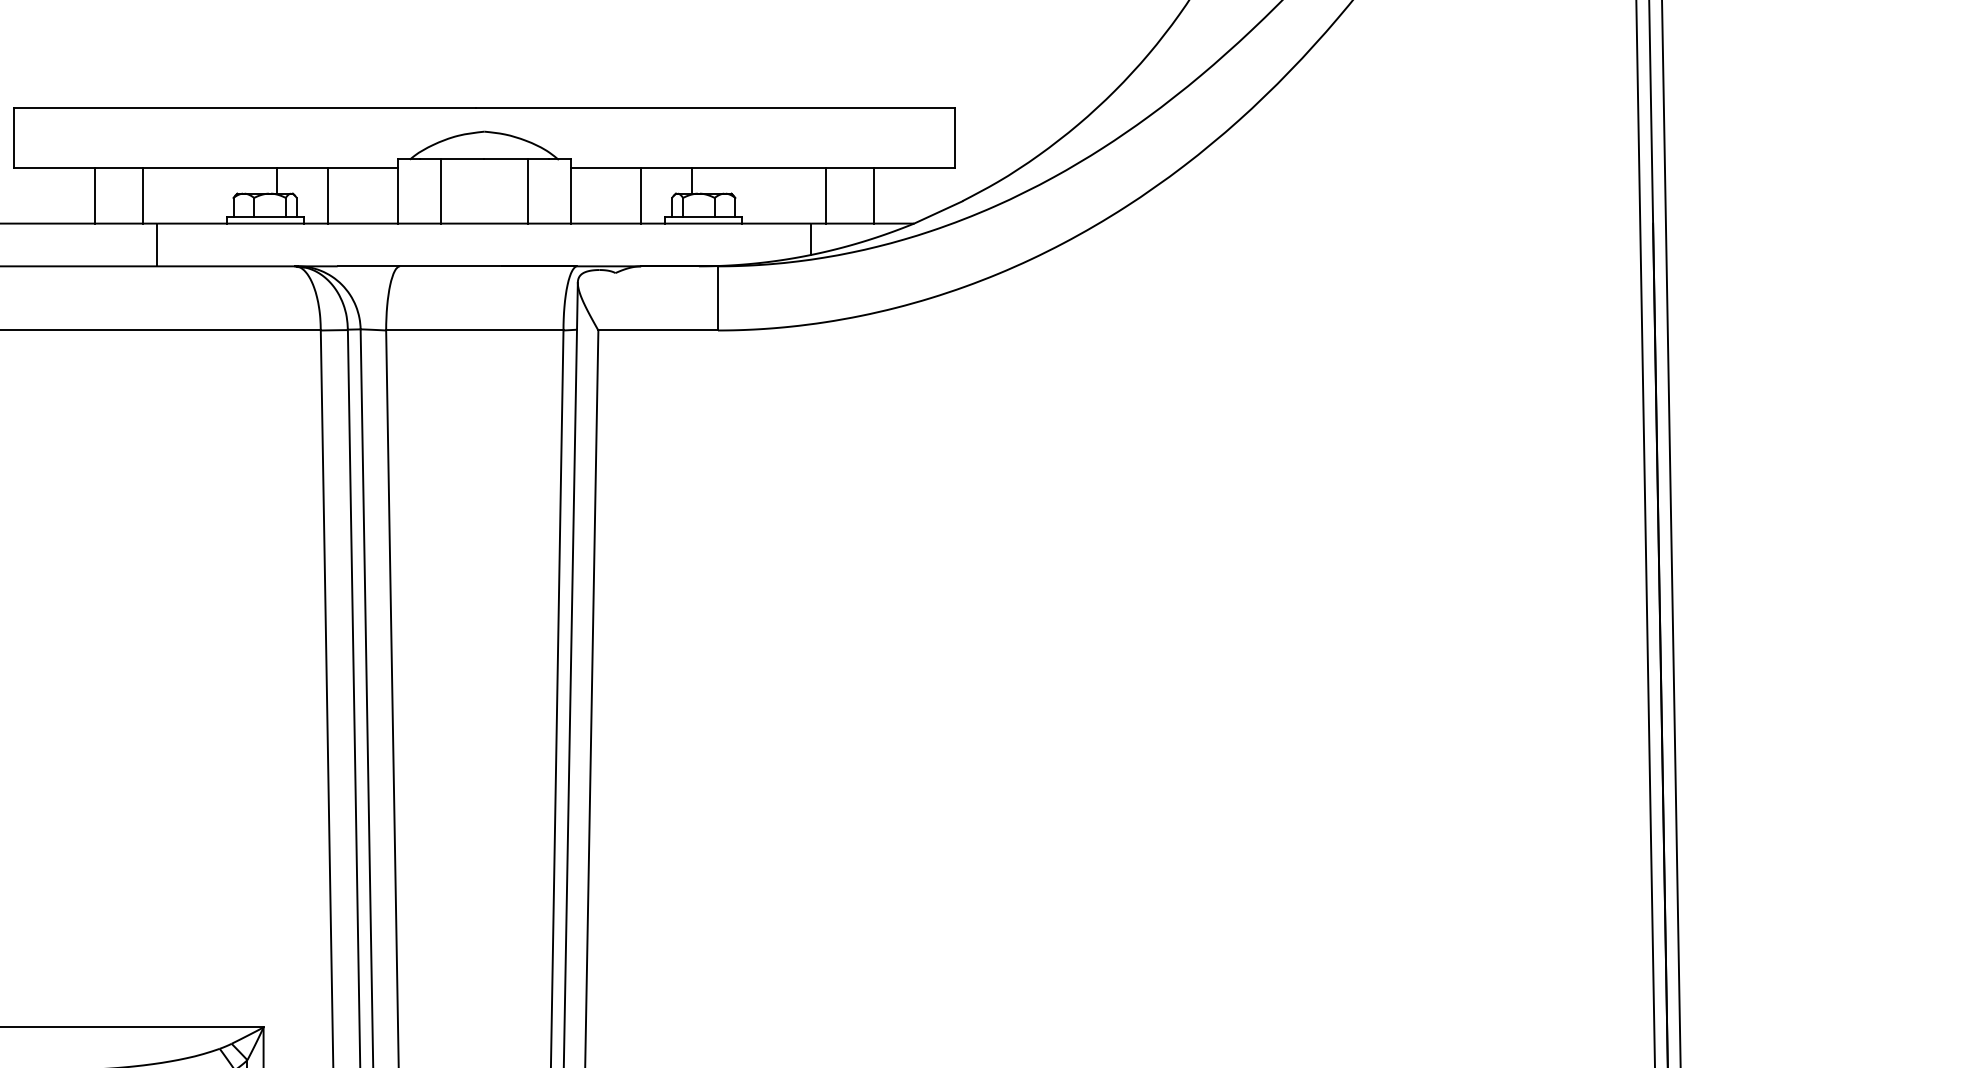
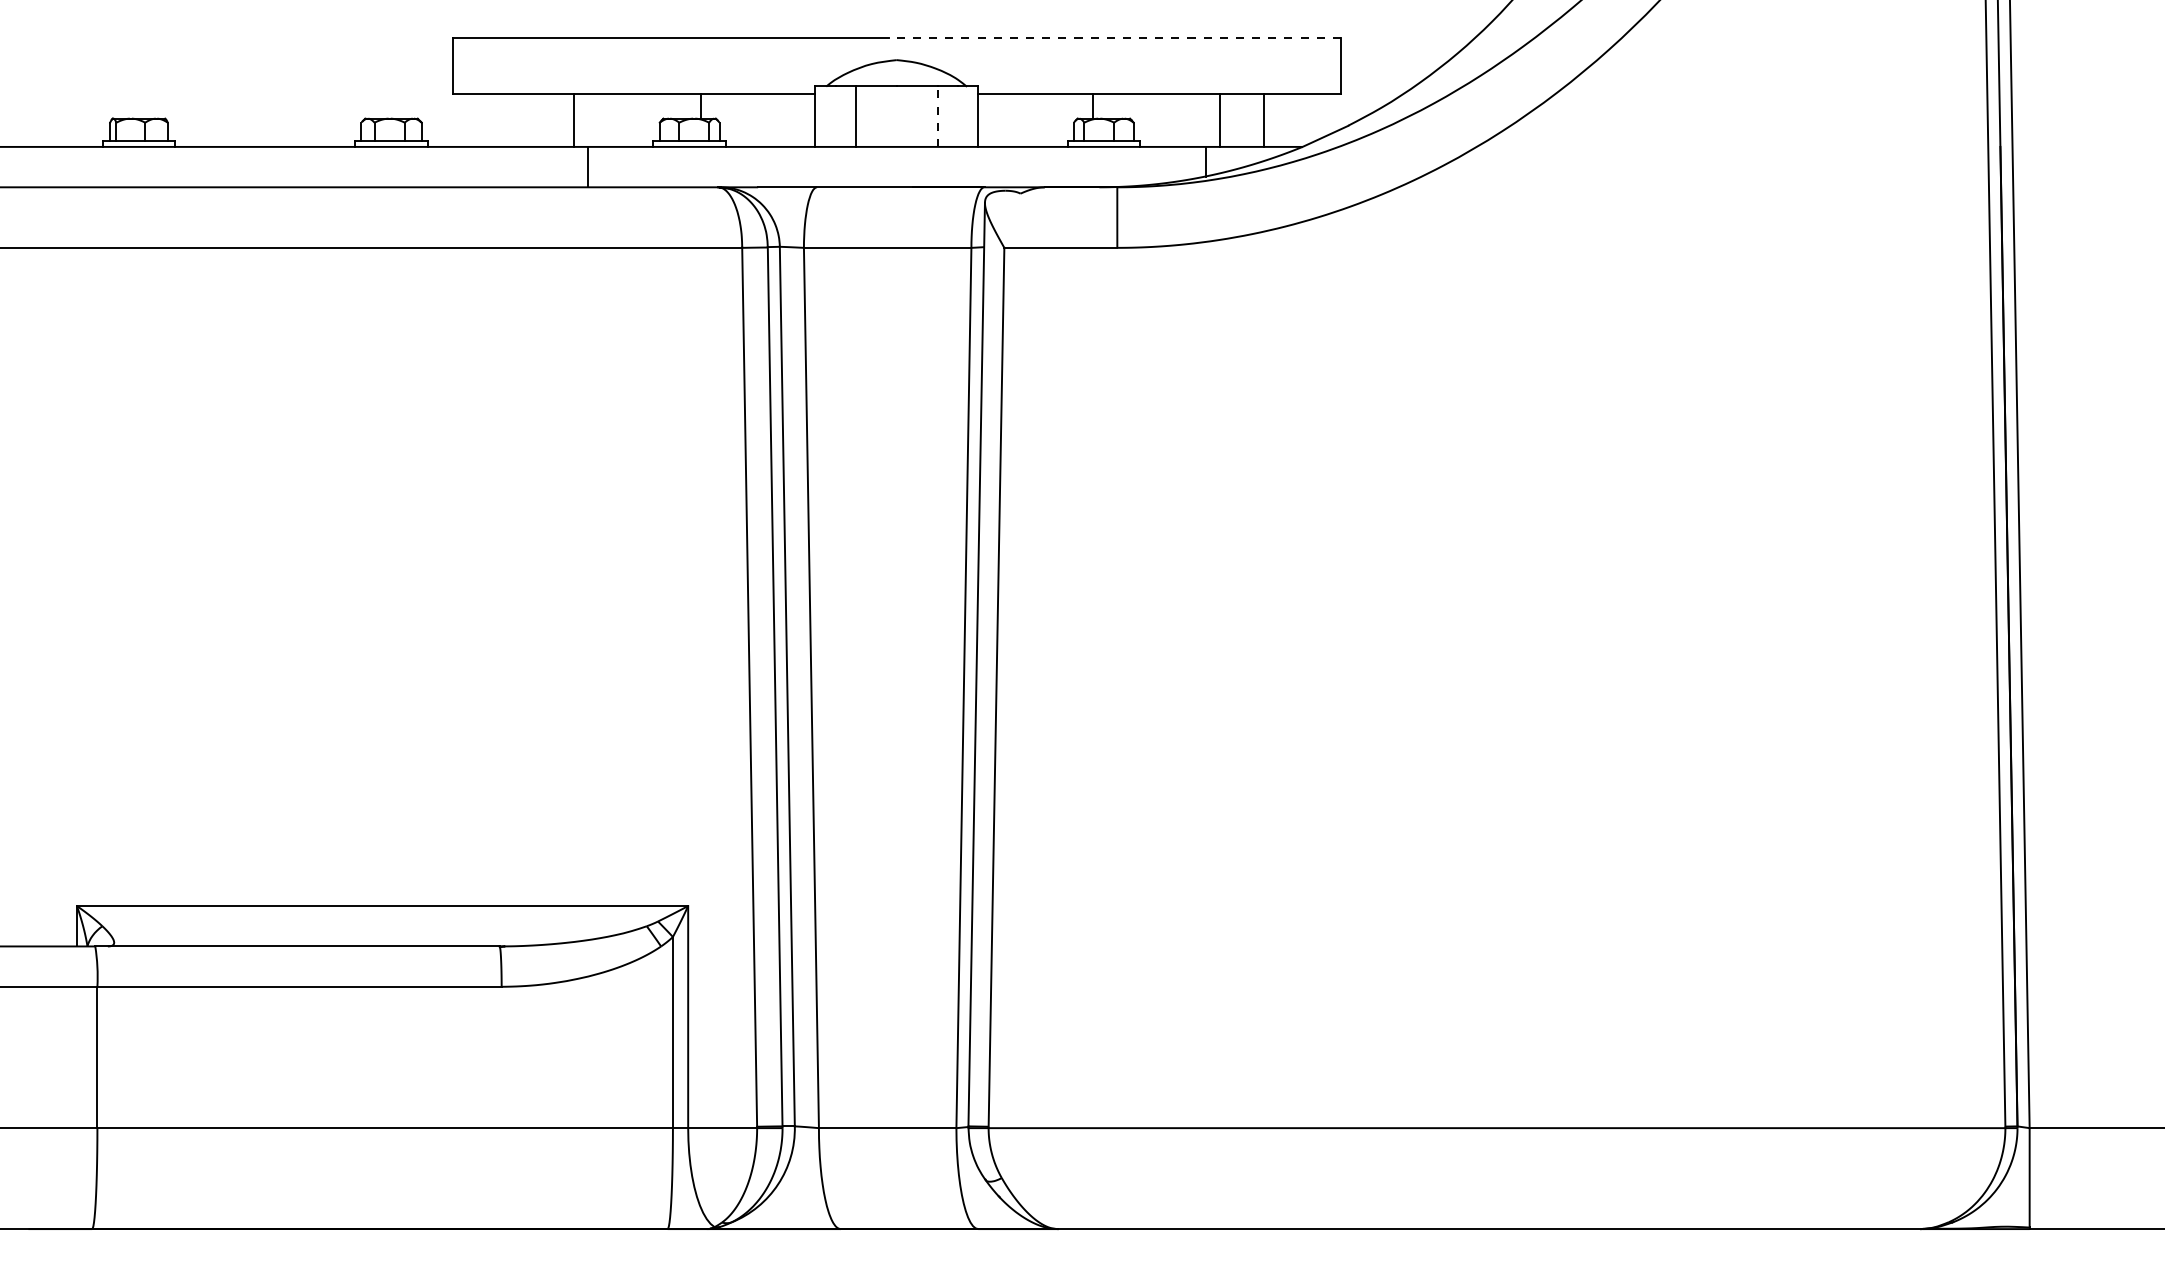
line: (715, 107) -> (1114, 37), solid -> dashed
line: (527, 191) -> (937, 116), solid -> dashed
line: (95, 195) -> (529, 120), removed
line: (328, 195) -> (749, 120), removed
line: (640, 195) -> (1044, 120), removed

